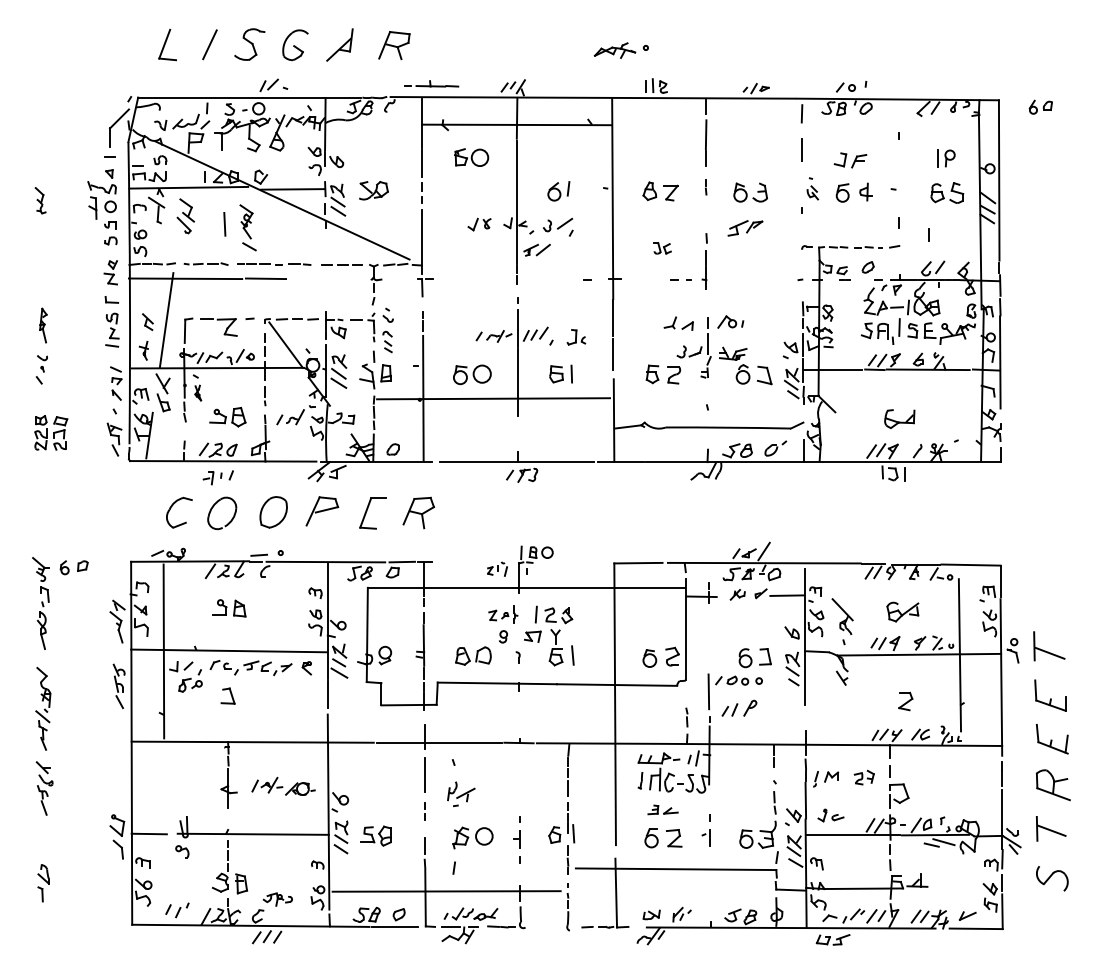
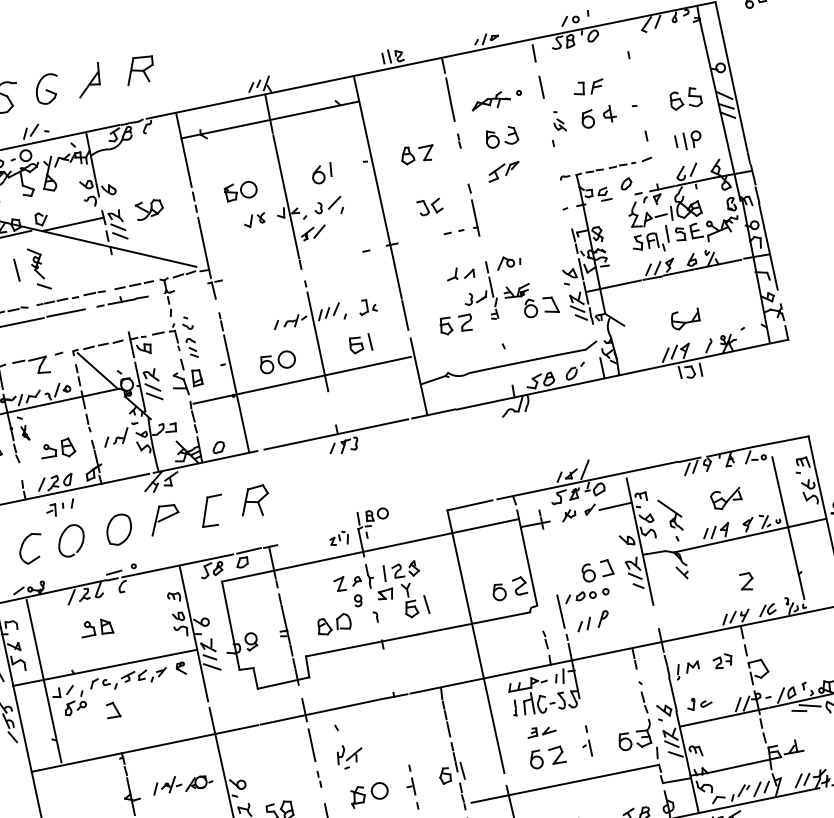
part: (620, 50) -> (495, 100), moved
part: (431, 83) -> (122, 299), moved
part: (471, 157) -> (240, 191), moved
part: (946, 158) -> (693, 139), moved
part: (662, 248) -> (430, 206), size x1.43
part: (503, 613) -> (353, 578), size x1.43

